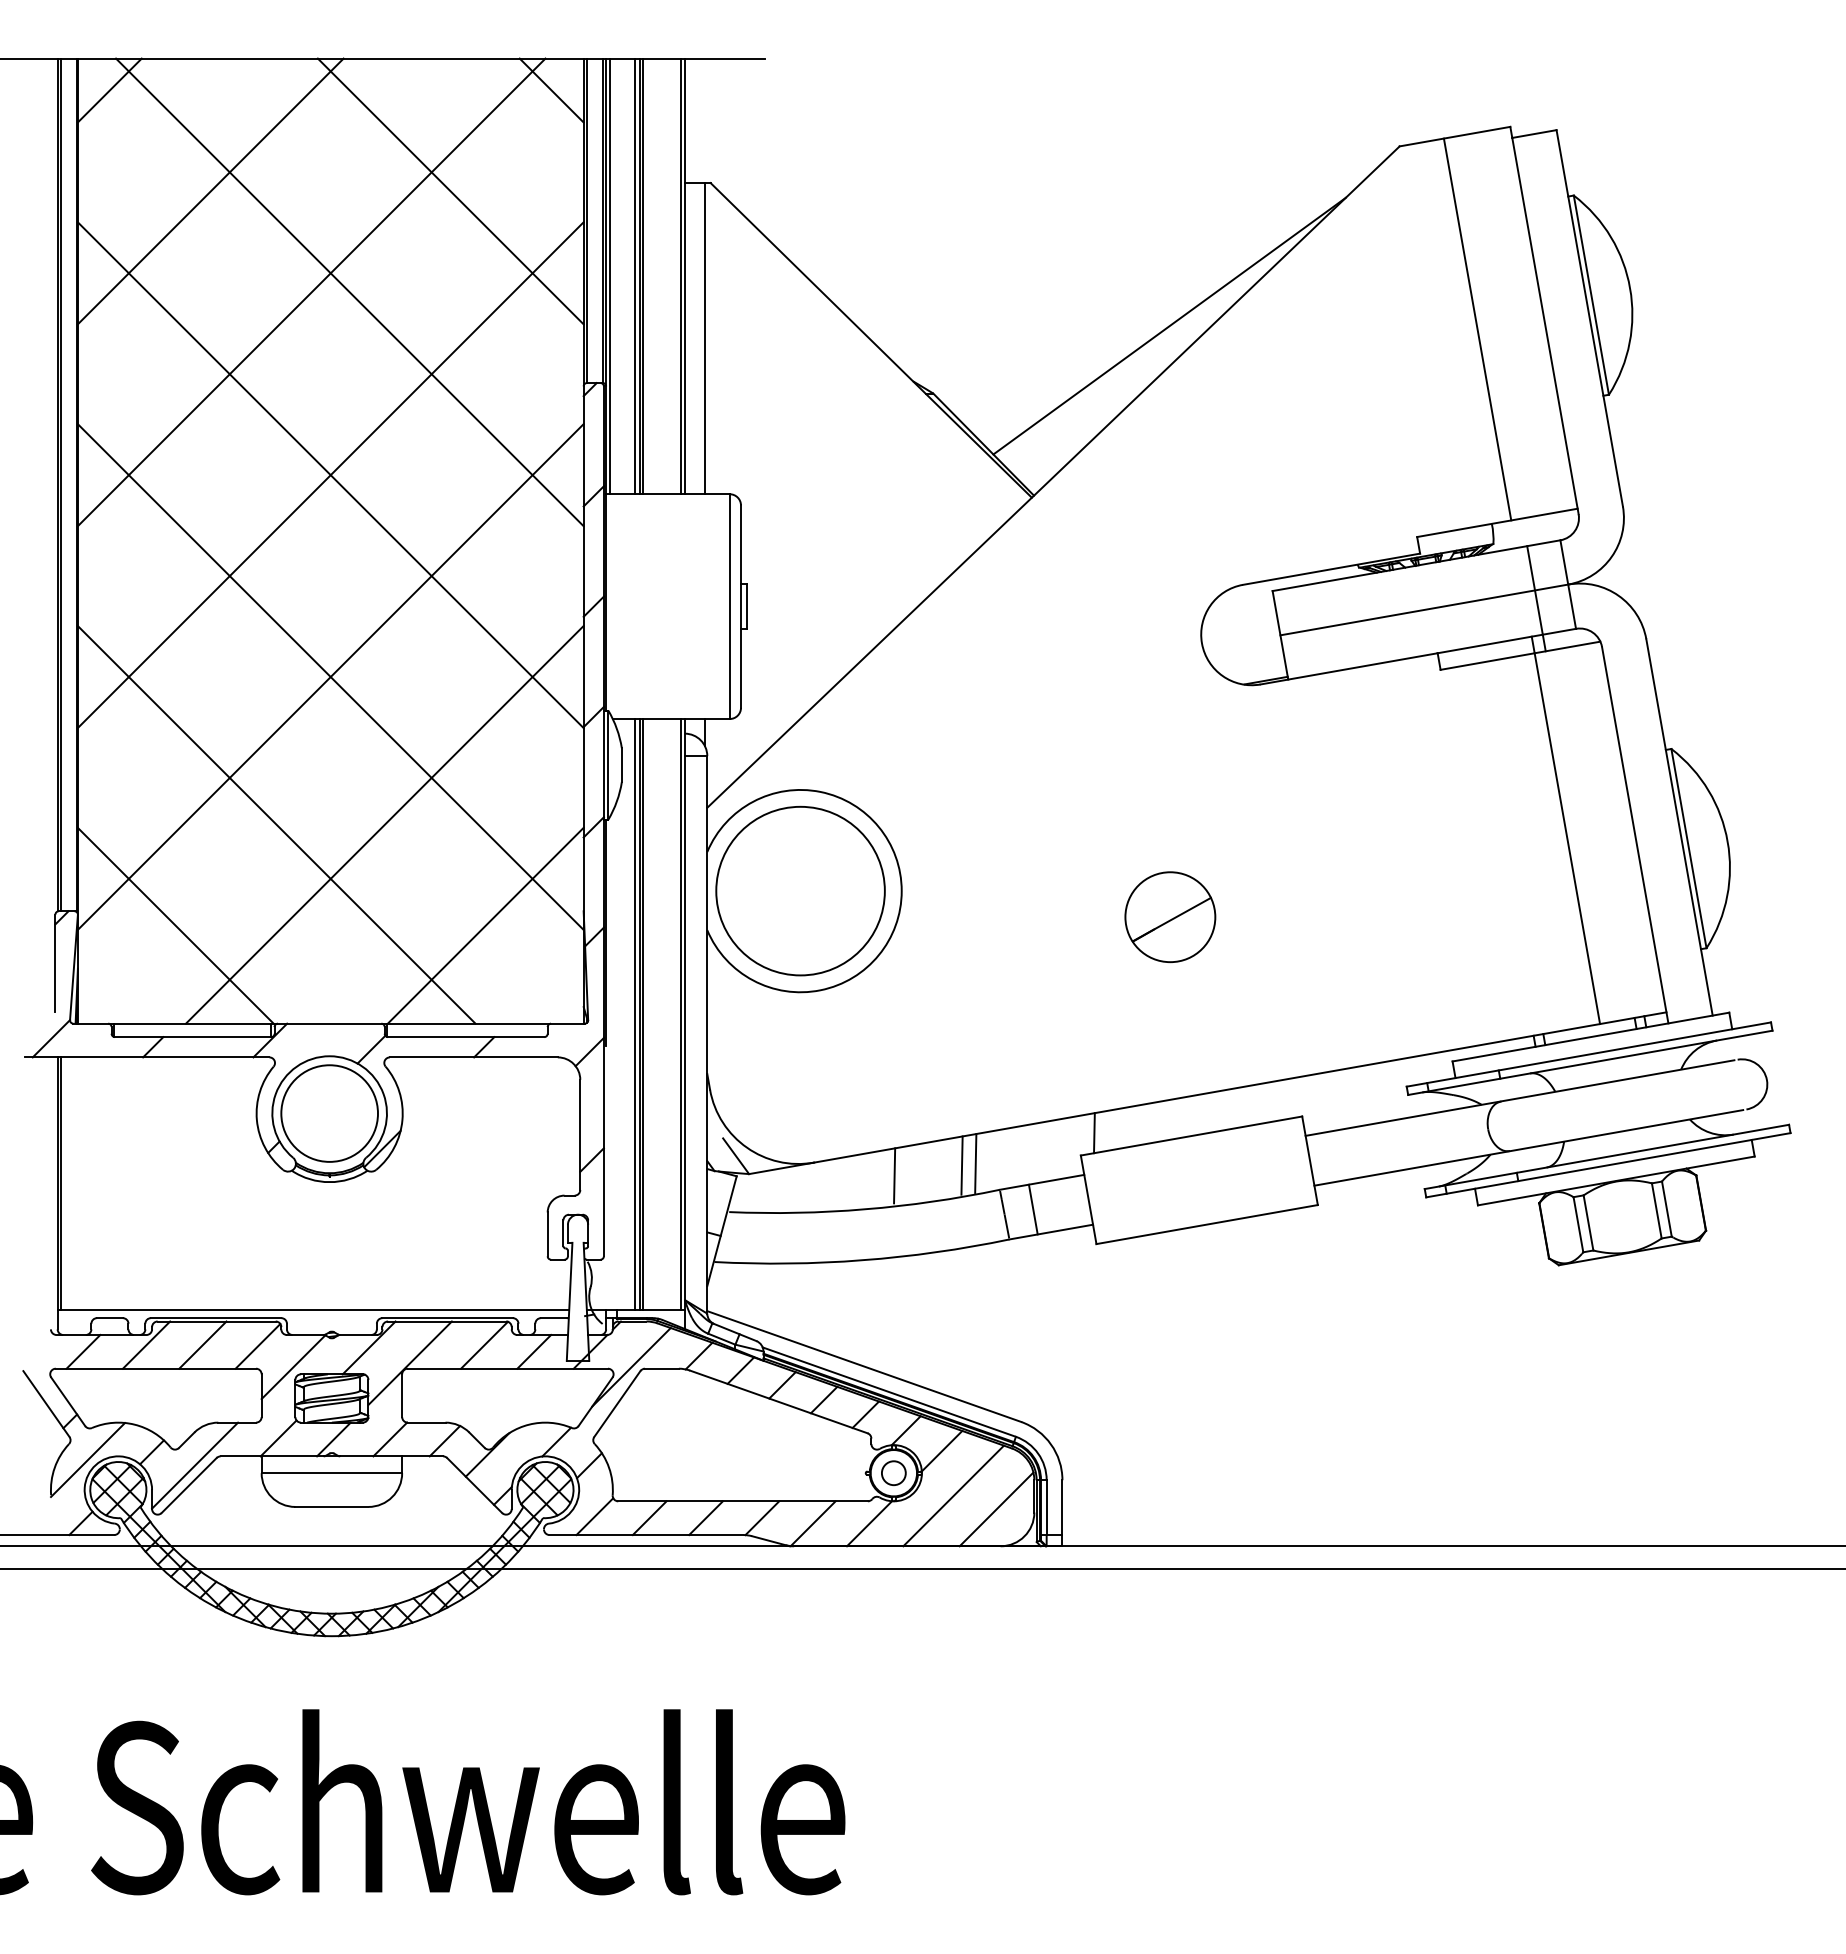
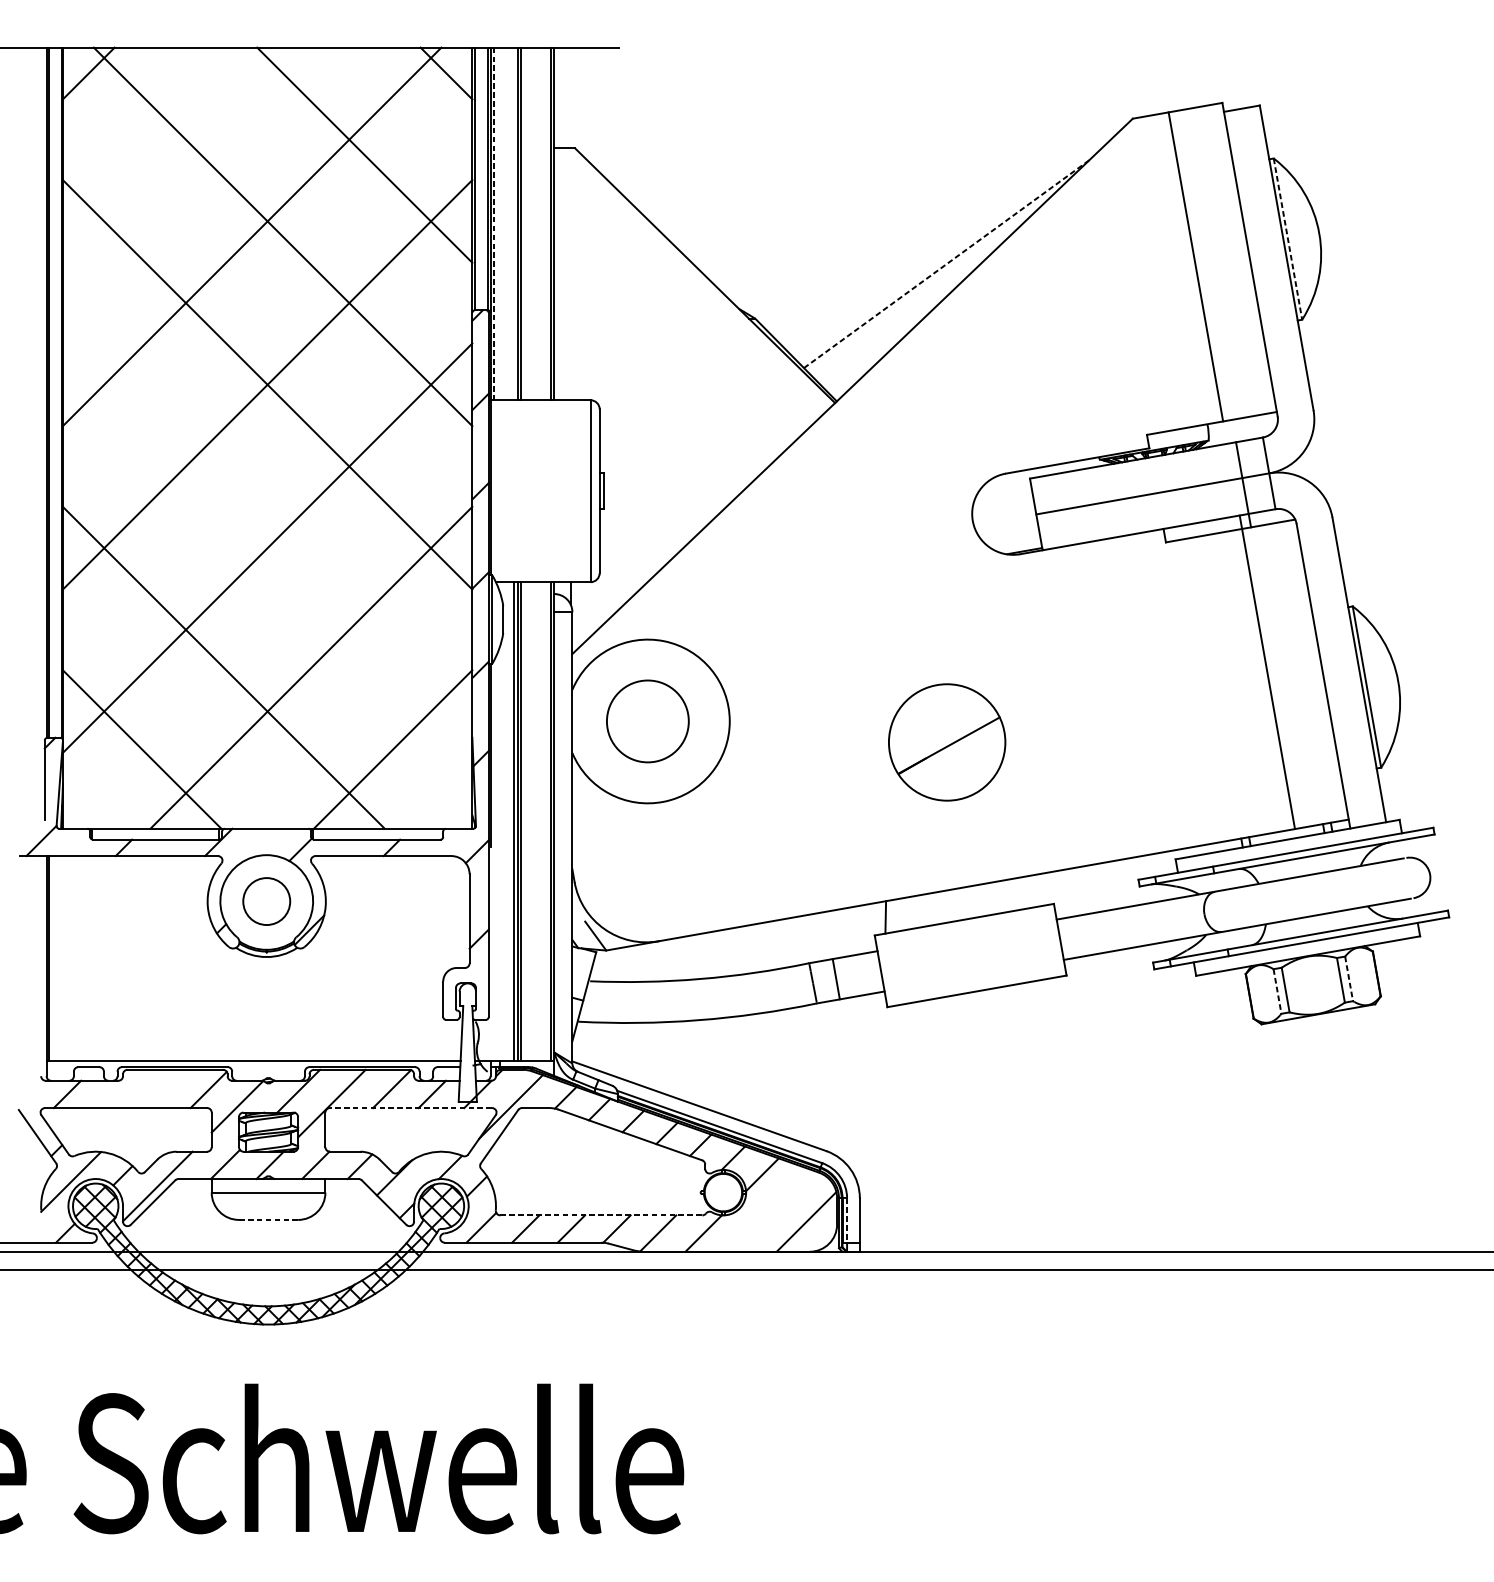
line: (210, 191) -> (170, 155), removed
line: (610, 276) -> (494, 224), solid -> dashed
line: (635, 276) -> (514, 224), removed
line: (1591, 295) -> (1288, 239), solid -> dashed
line: (1169, 326) -> (946, 264), solid -> dashed
line: (705, 338) -> (570, 274), removed
line: (330, 676) -> (267, 547), removed
circle: (800, 890) -> (647, 720), size x0.6
part: (1170, 917) -> (947, 742), size x1.6
circle: (329, 1113) -> (266, 901), size x0.6
line: (975, 1163) -> (789, 941), removed
line: (961, 1165) -> (778, 943), removed
line: (894, 1175) -> (723, 951), removed
line: (1666, 1209) -> (1348, 979), solid -> dashed
line: (1578, 1224) -> (1277, 991), solid -> dashed
line: (146, 1344) -> (118, 1088), removed
line: (202, 1344) -> (163, 1088), removed
line: (507, 1368) -> (410, 1107), solid -> dashed
circle: (893, 1473) -> (723, 1192), removed
line: (953, 1495) -> (771, 1210), removed
line: (743, 1501) -> (601, 1215), solid -> dashed
line: (331, 1506) -> (268, 1219), solid -> dashed
line: (1046, 1508) -> (846, 1221), solid -> dashed

